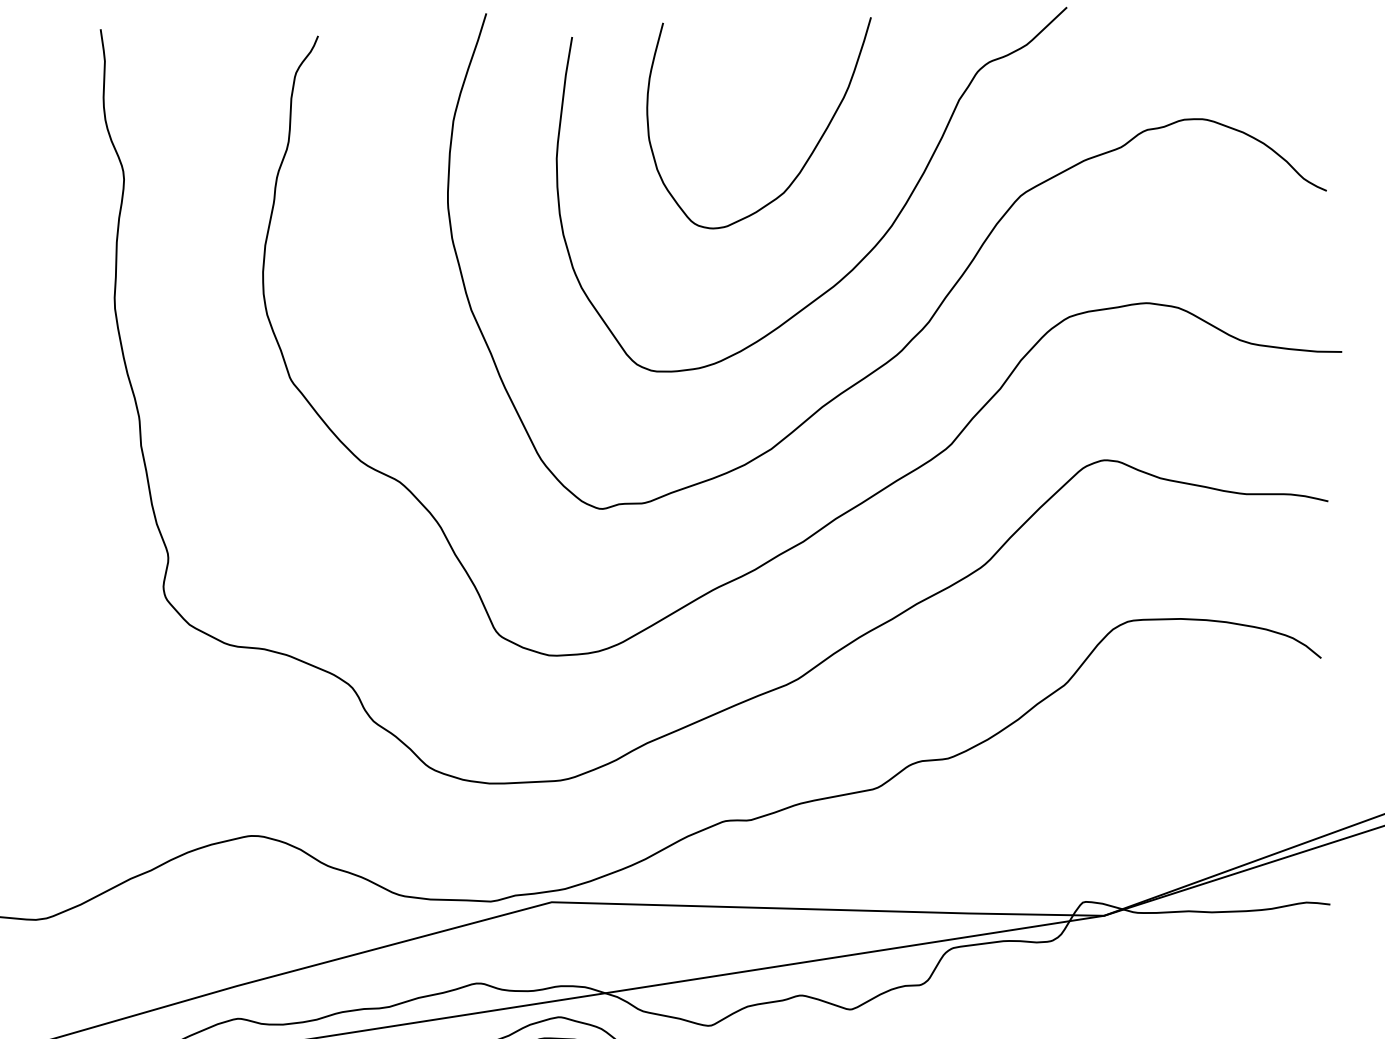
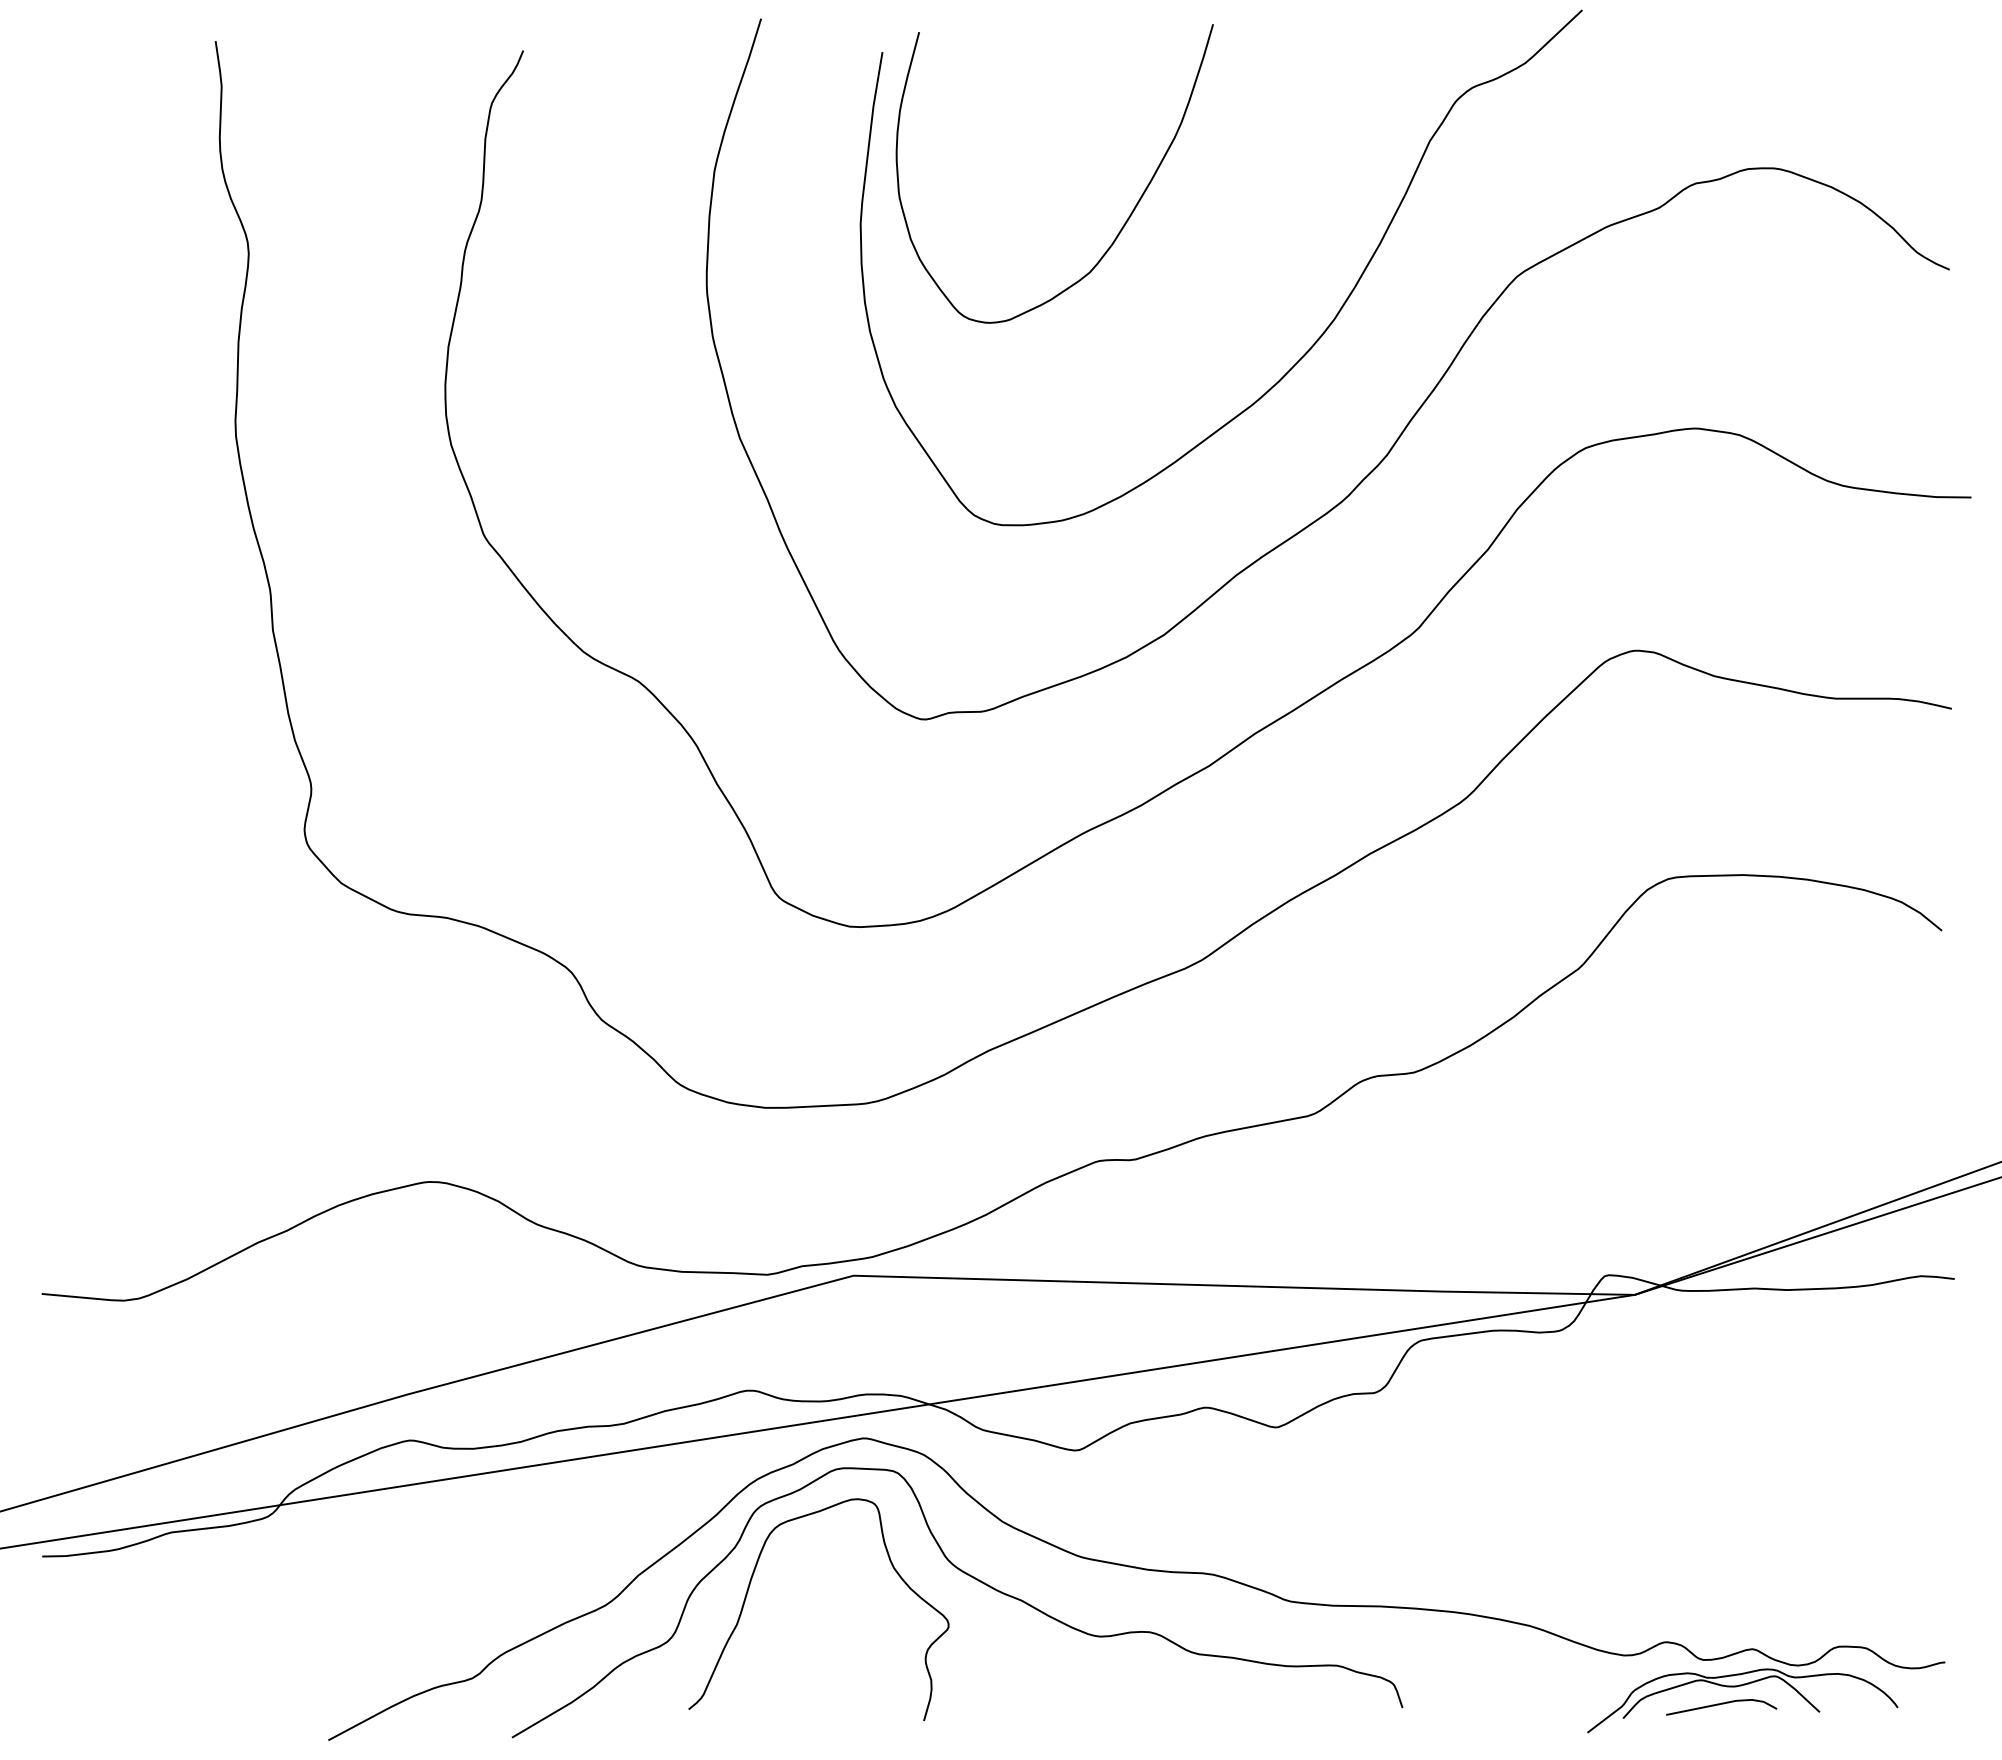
curve: (811, 153) -> (1128, 216), moved

